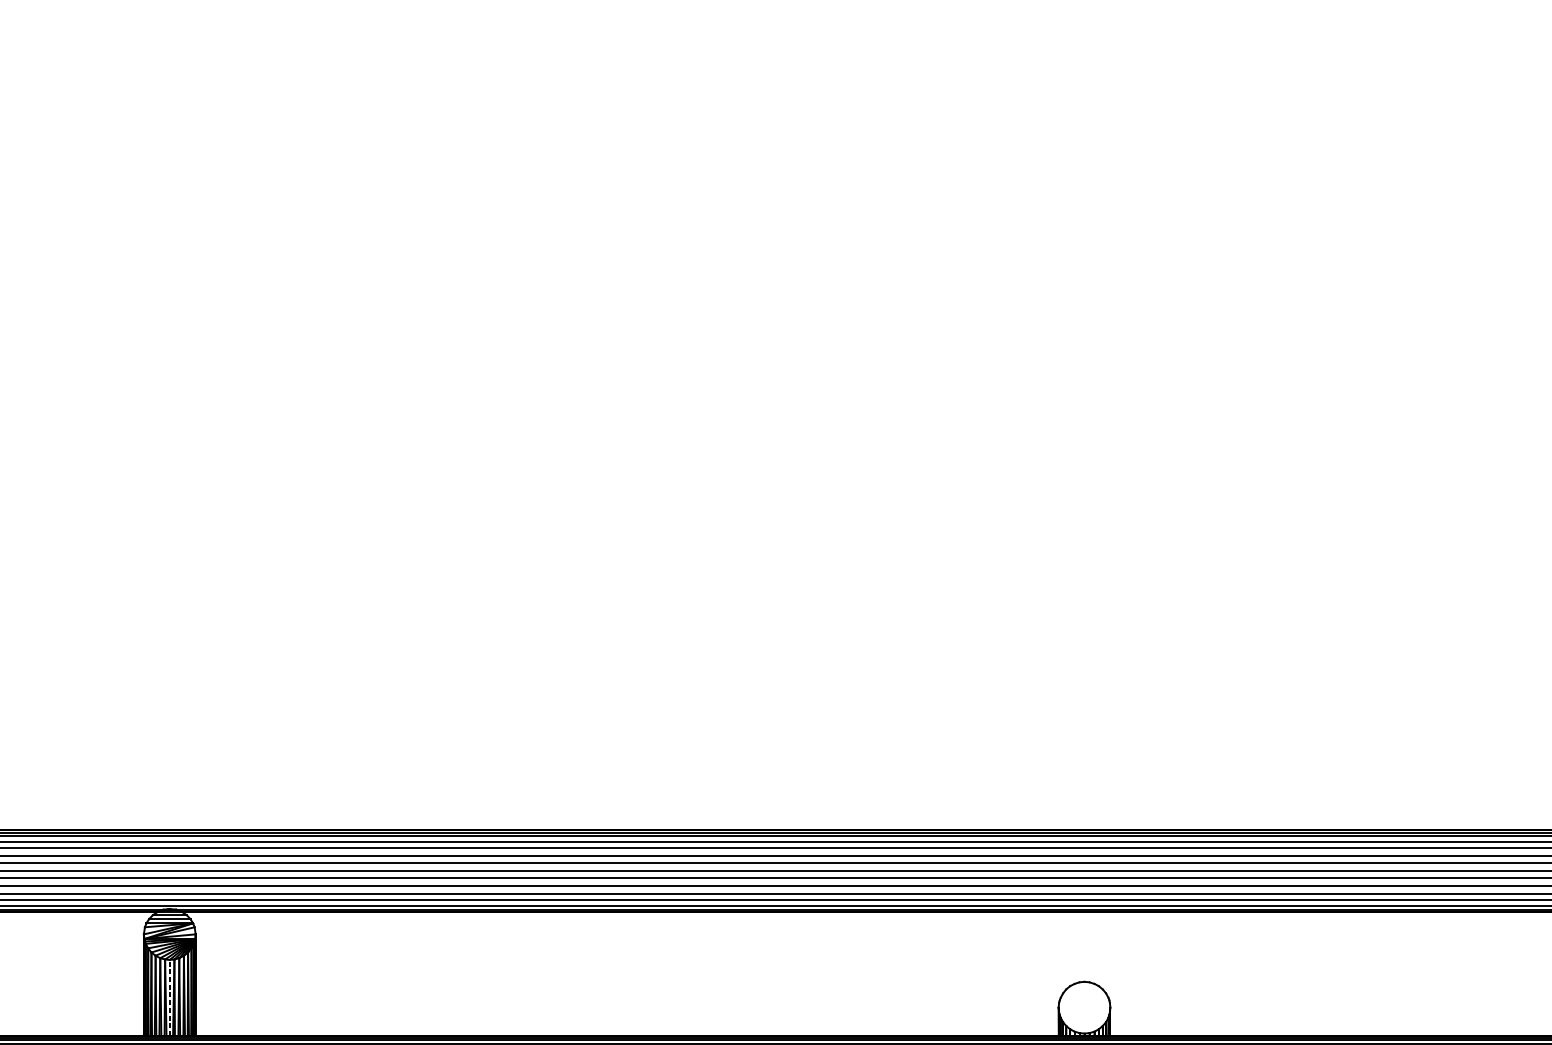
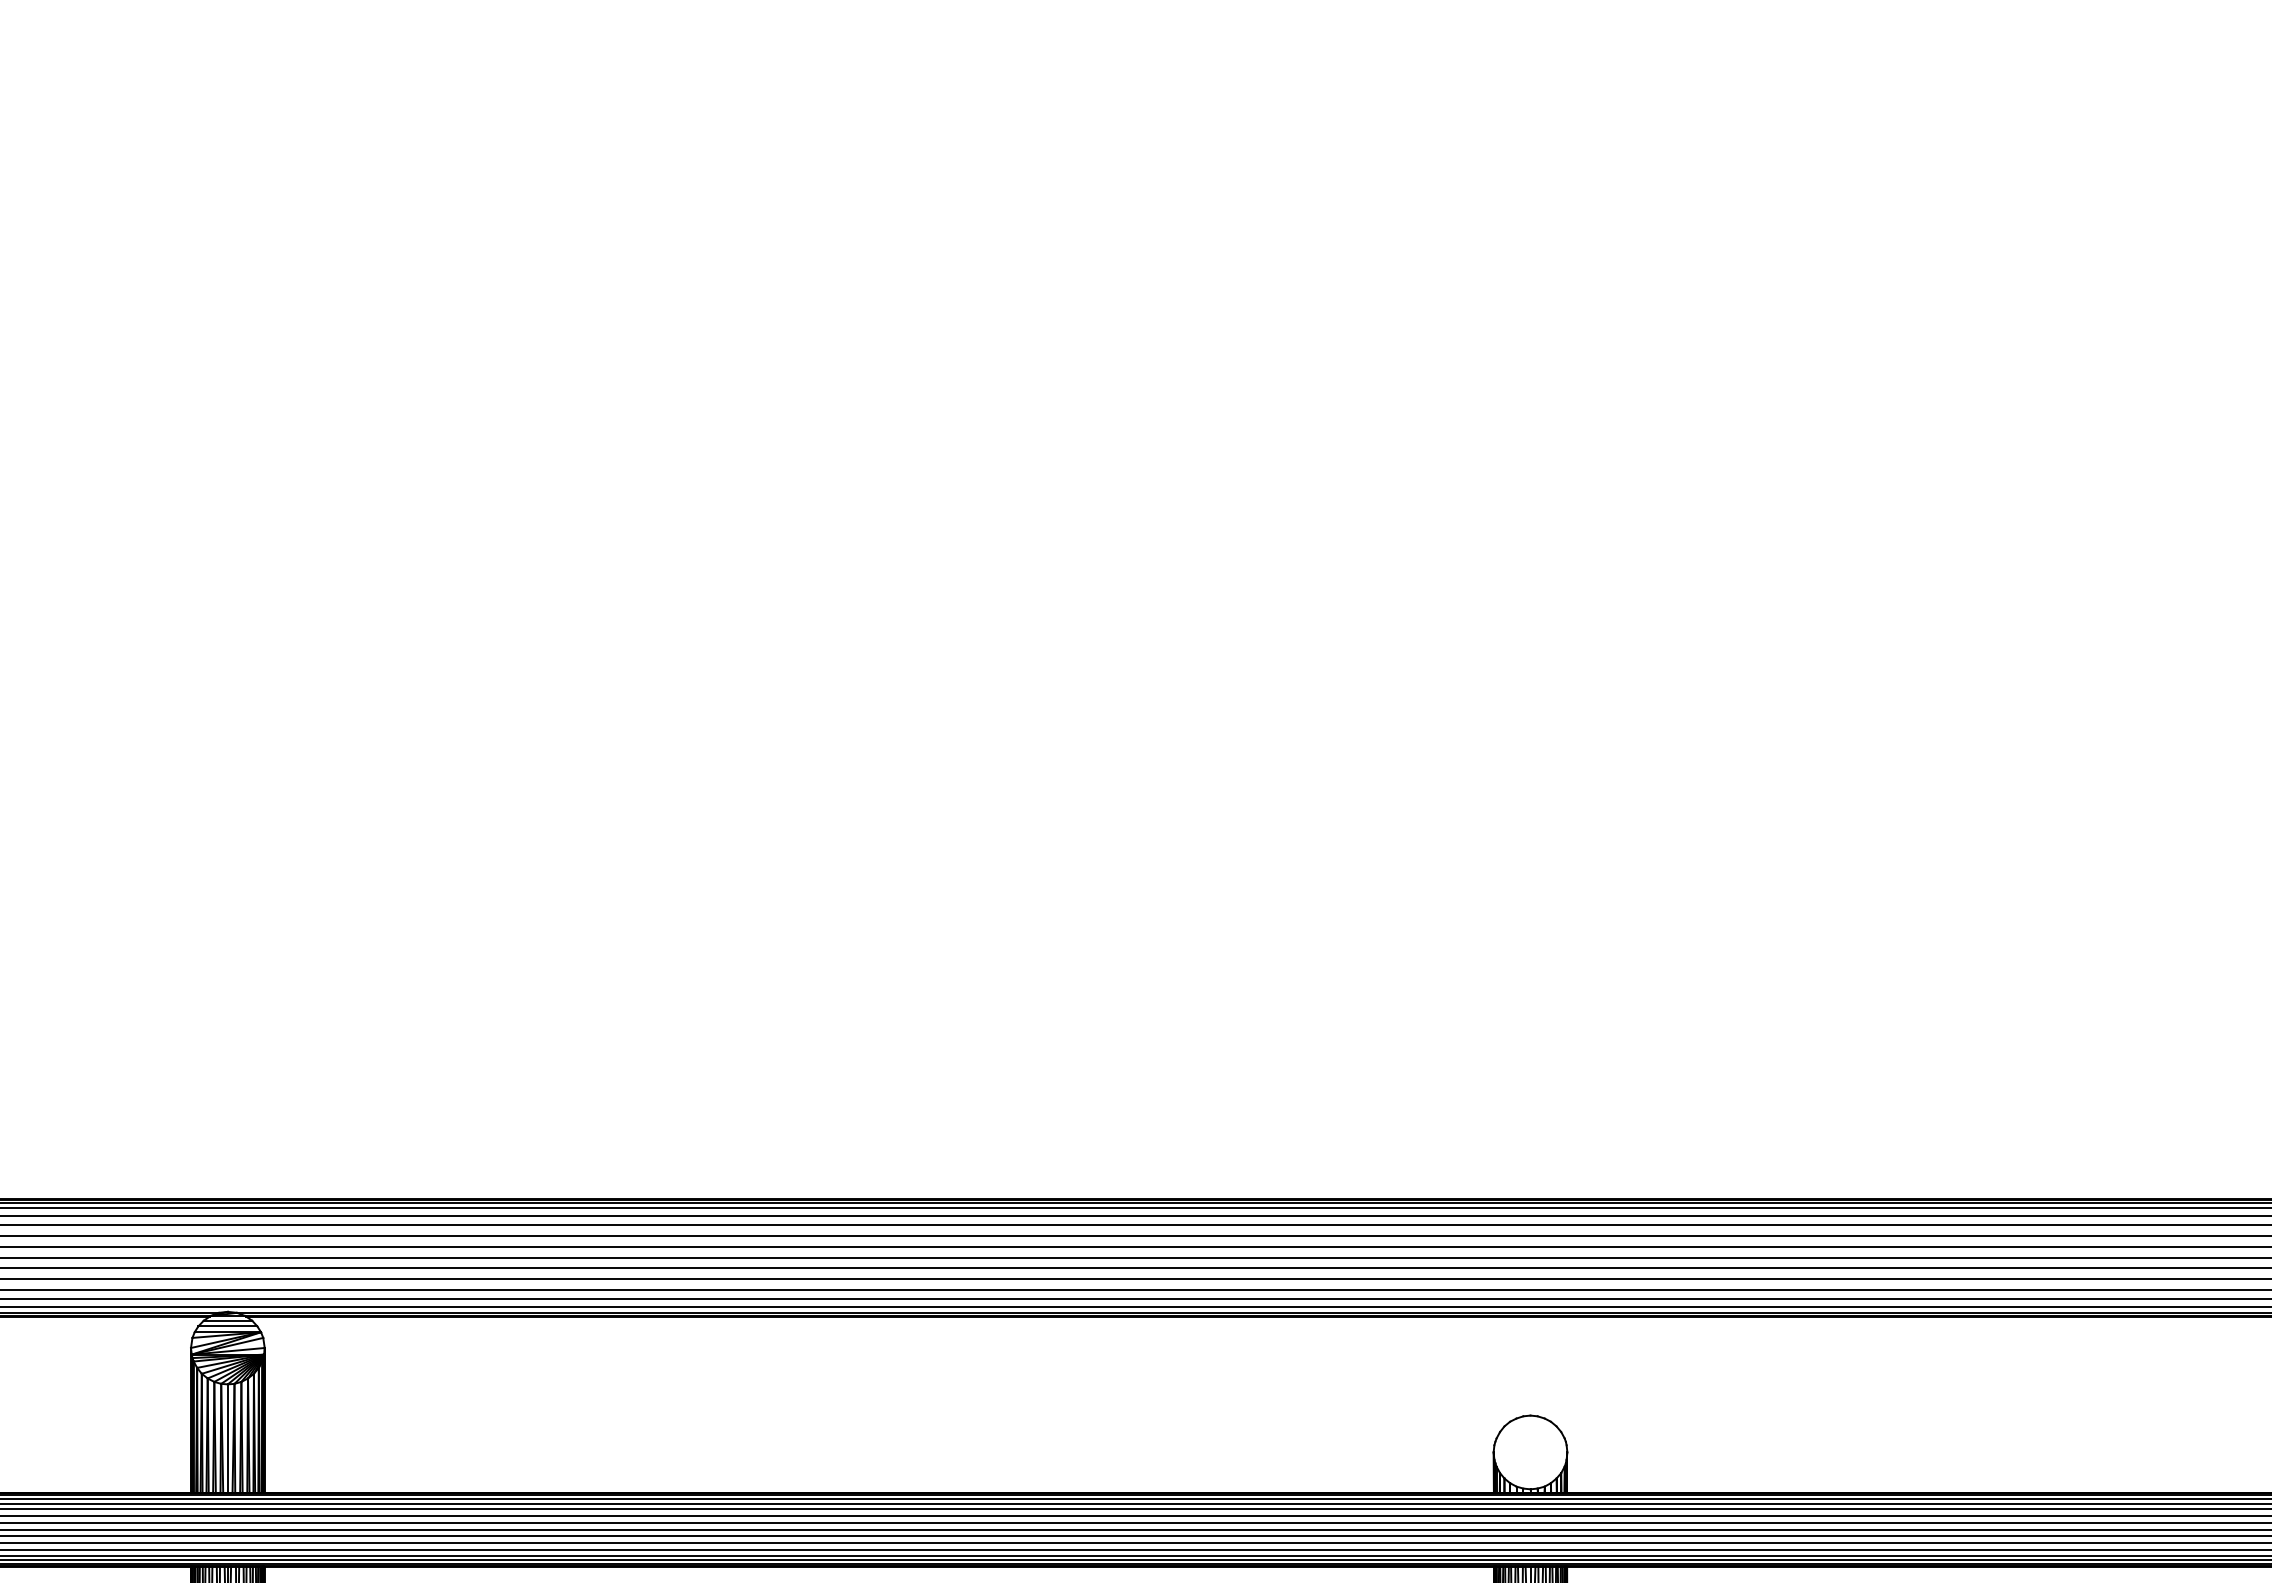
line: (169, 997) -> (227, 1438), dashed -> solid

